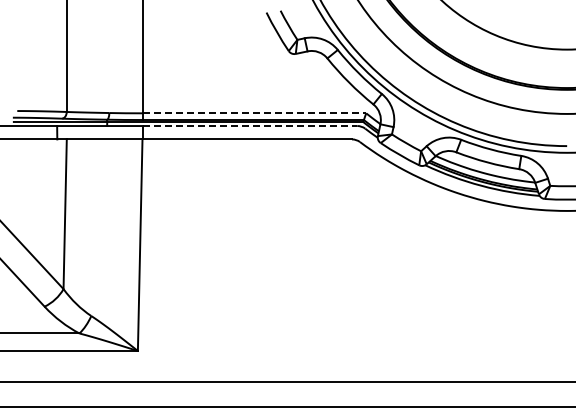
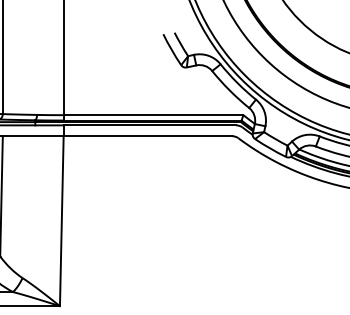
line: (254, 113) -> (153, 115), dashed -> solid
line: (250, 126) -> (150, 125), dashed -> solid

